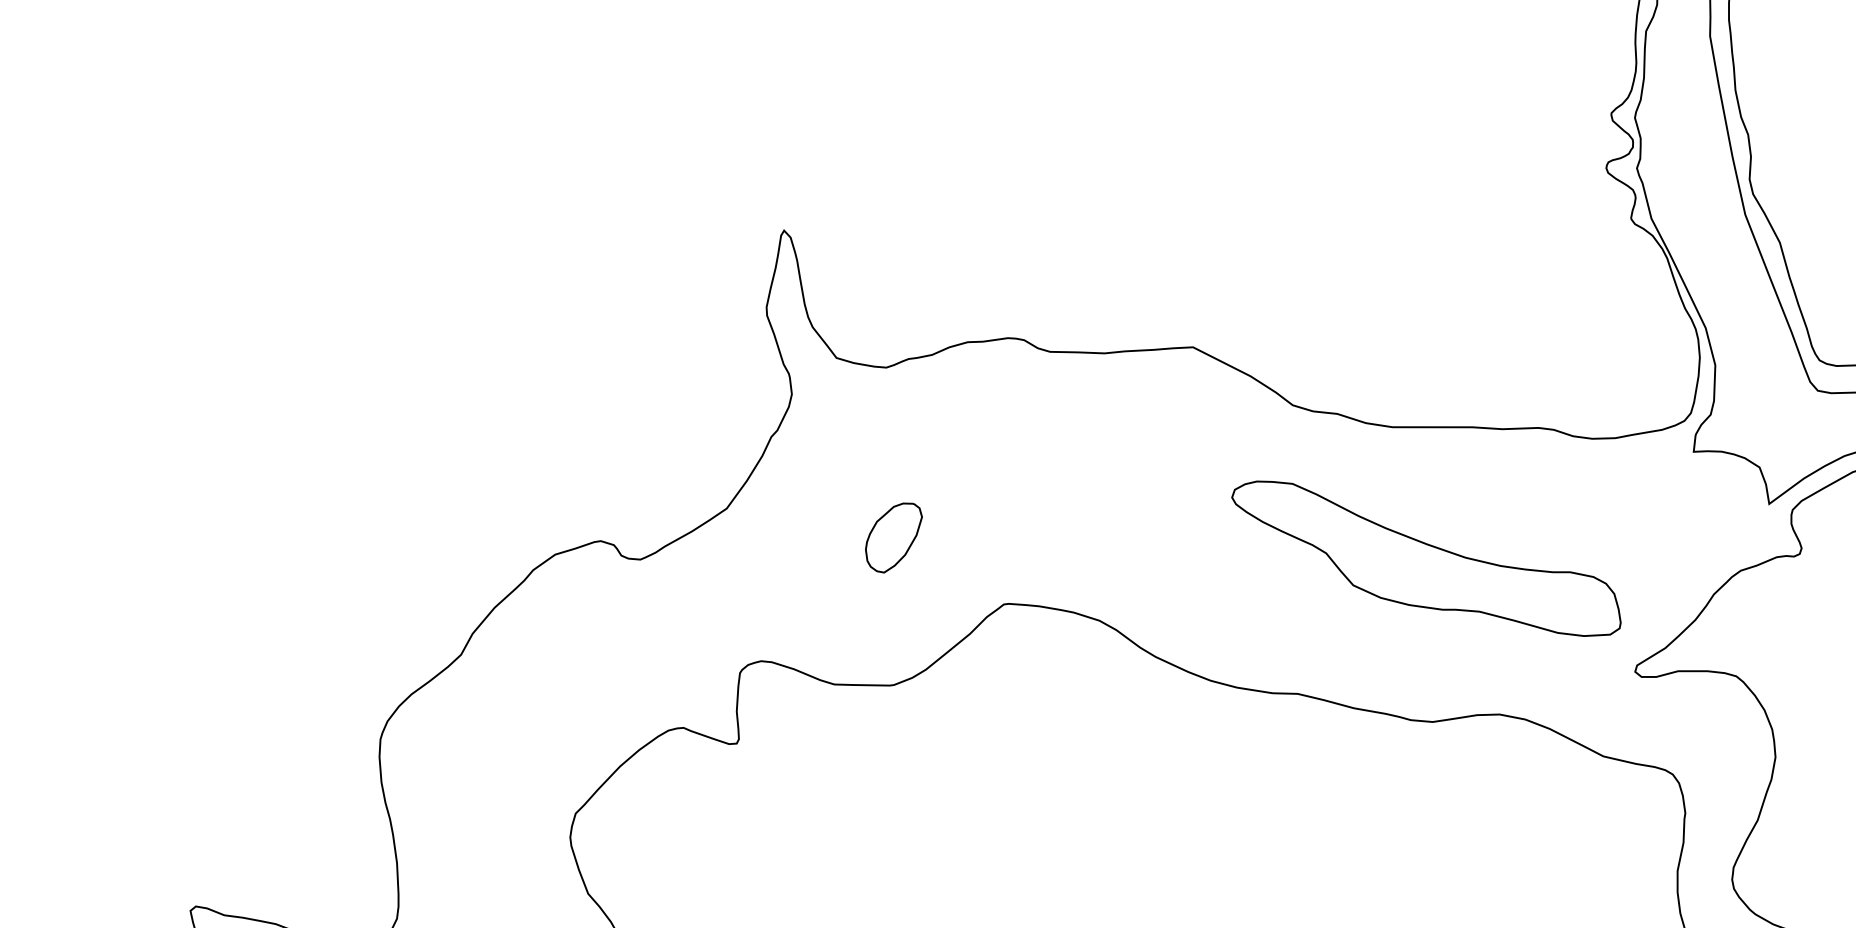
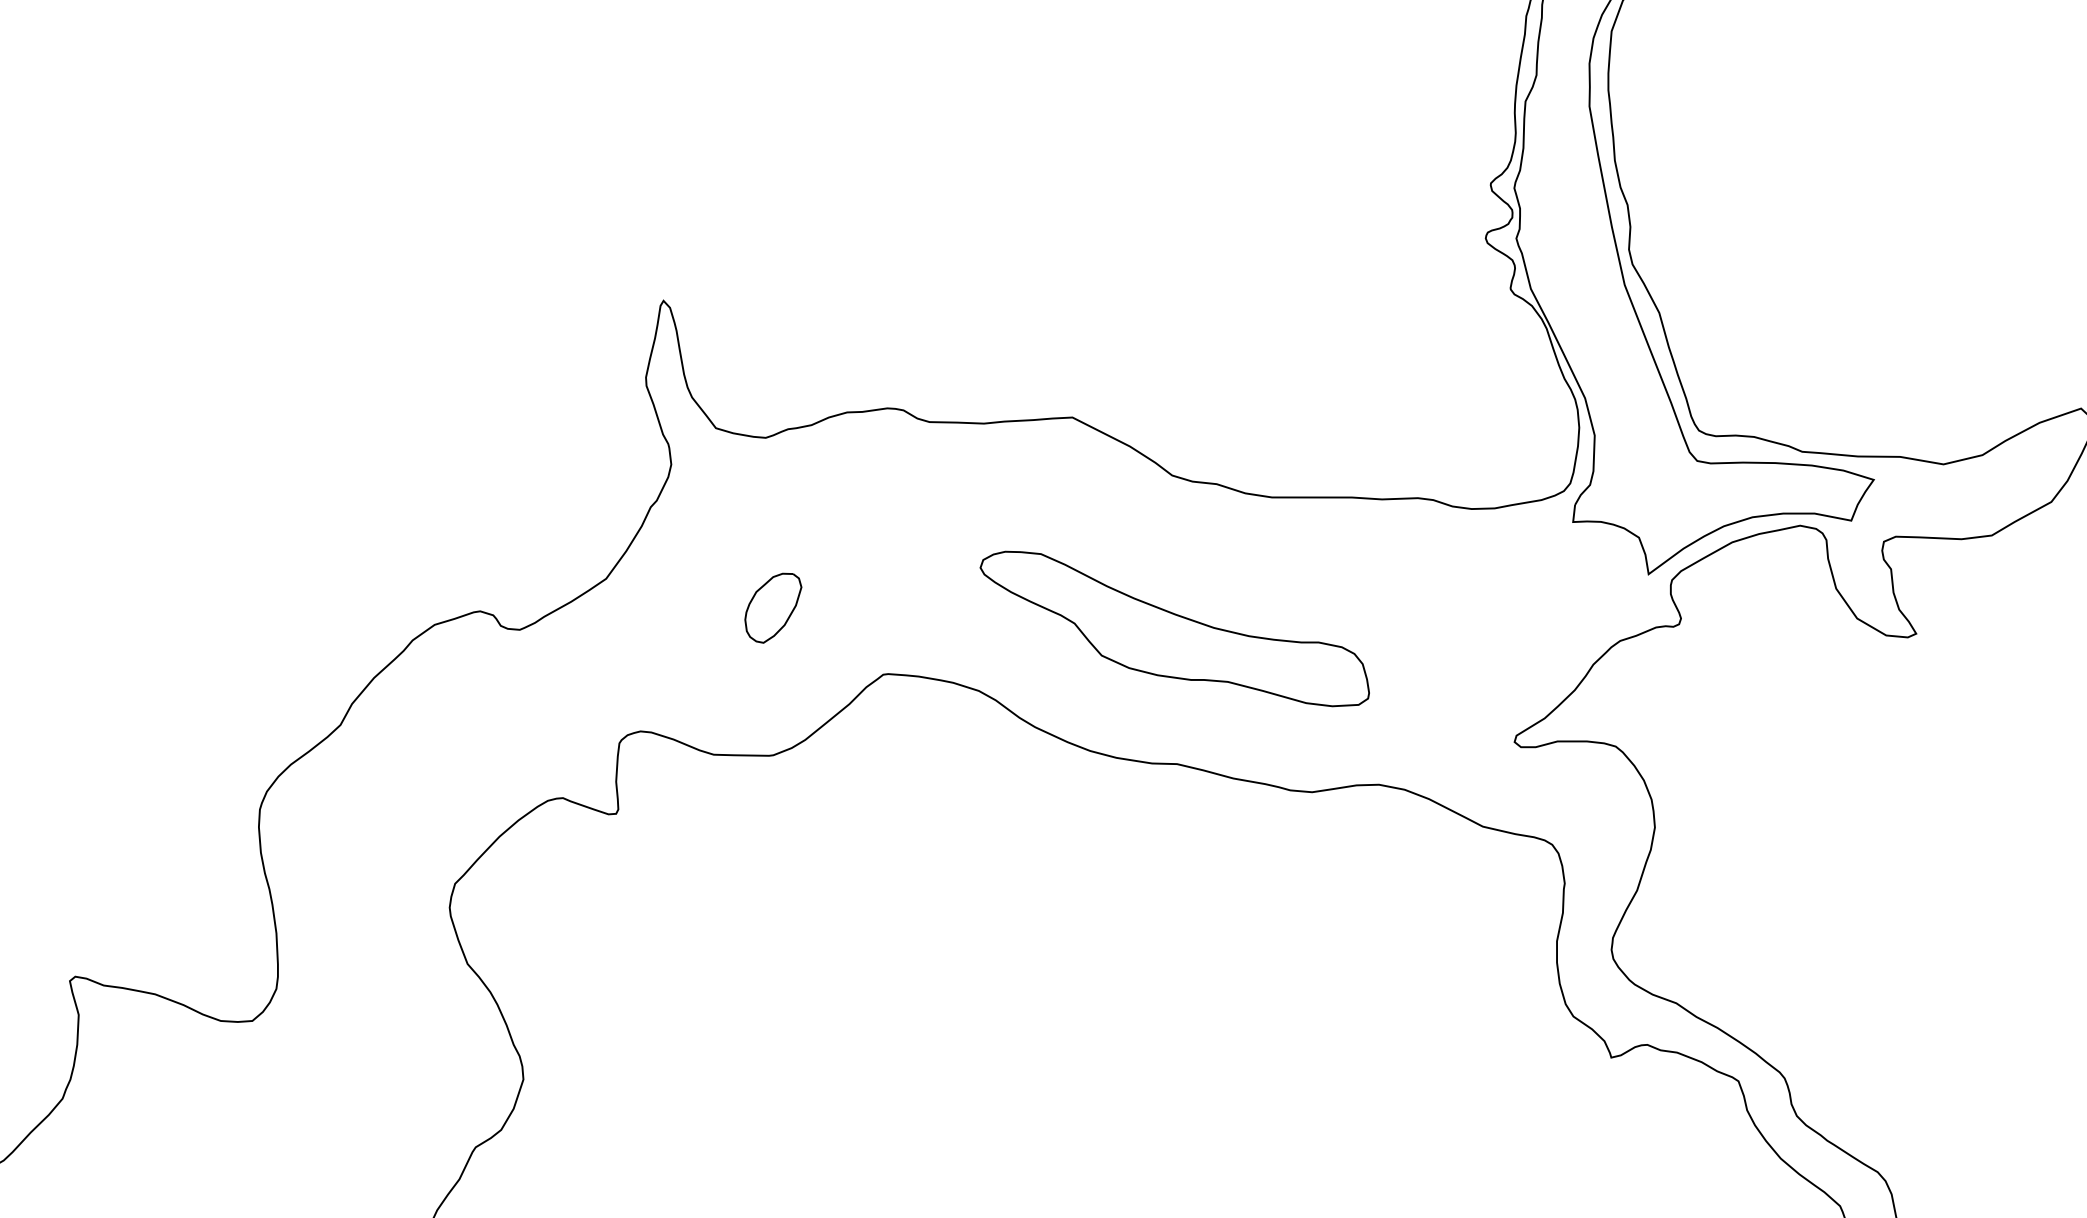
part: (1426, 558) -> (1174, 628), moved

